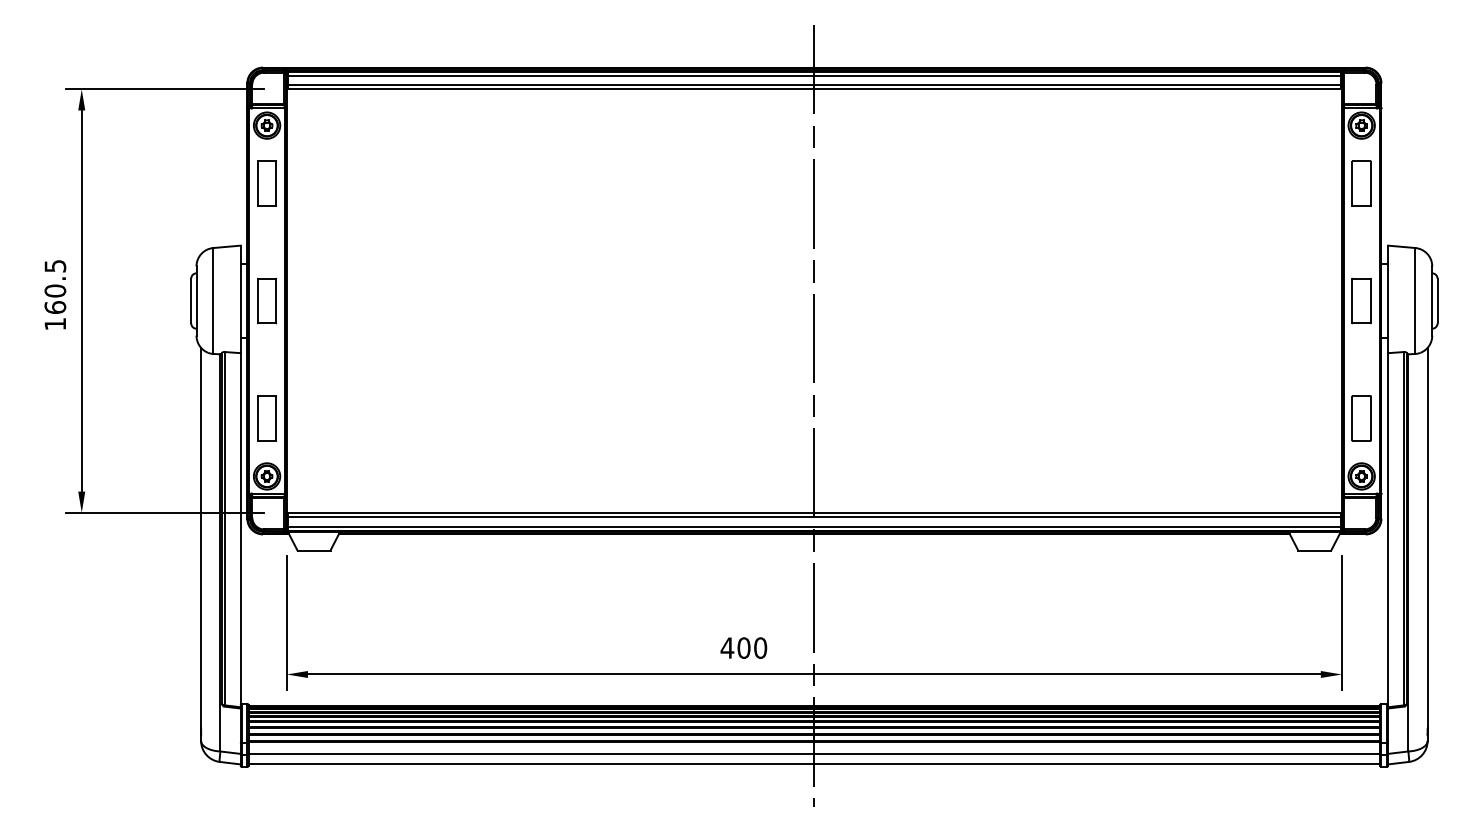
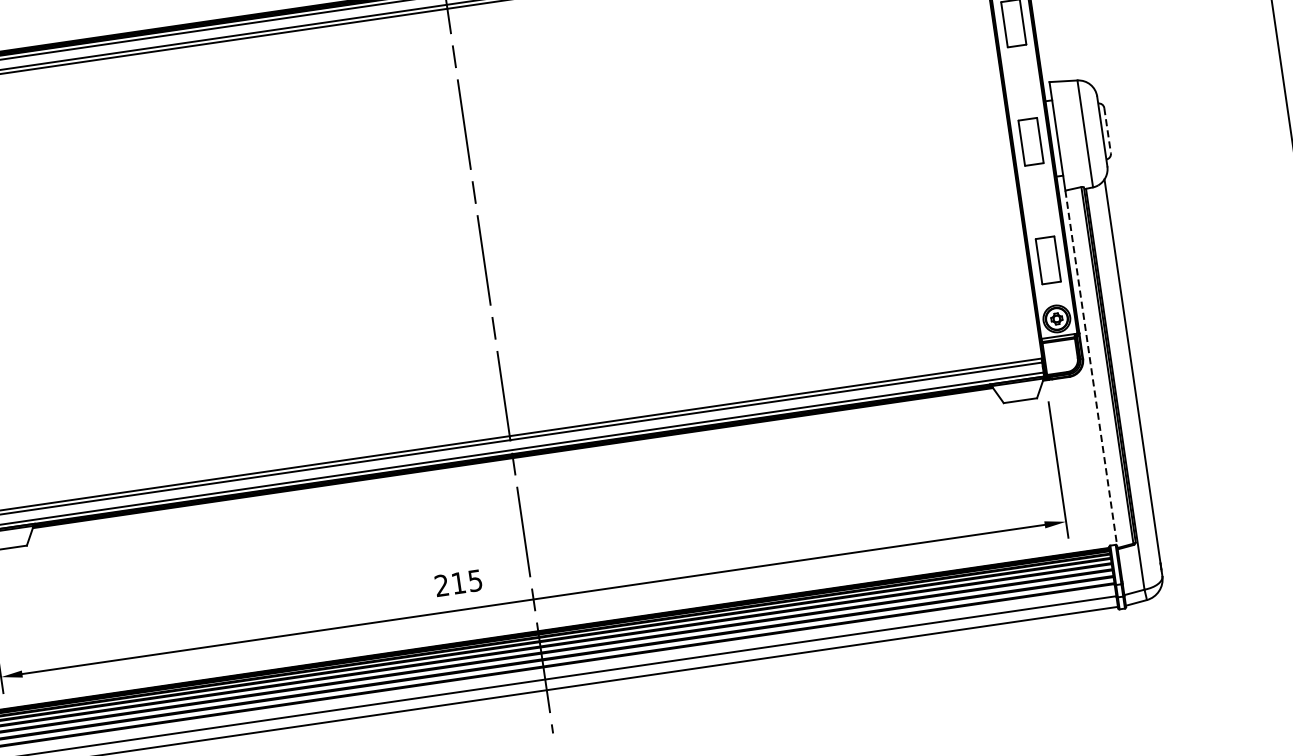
line: (1437, 301) -> (1107, 131), solid -> dashed
line: (1388, 530) -> (1091, 369), solid -> dashed
text: (743, 647) -> (458, 582), 400 -> 215

